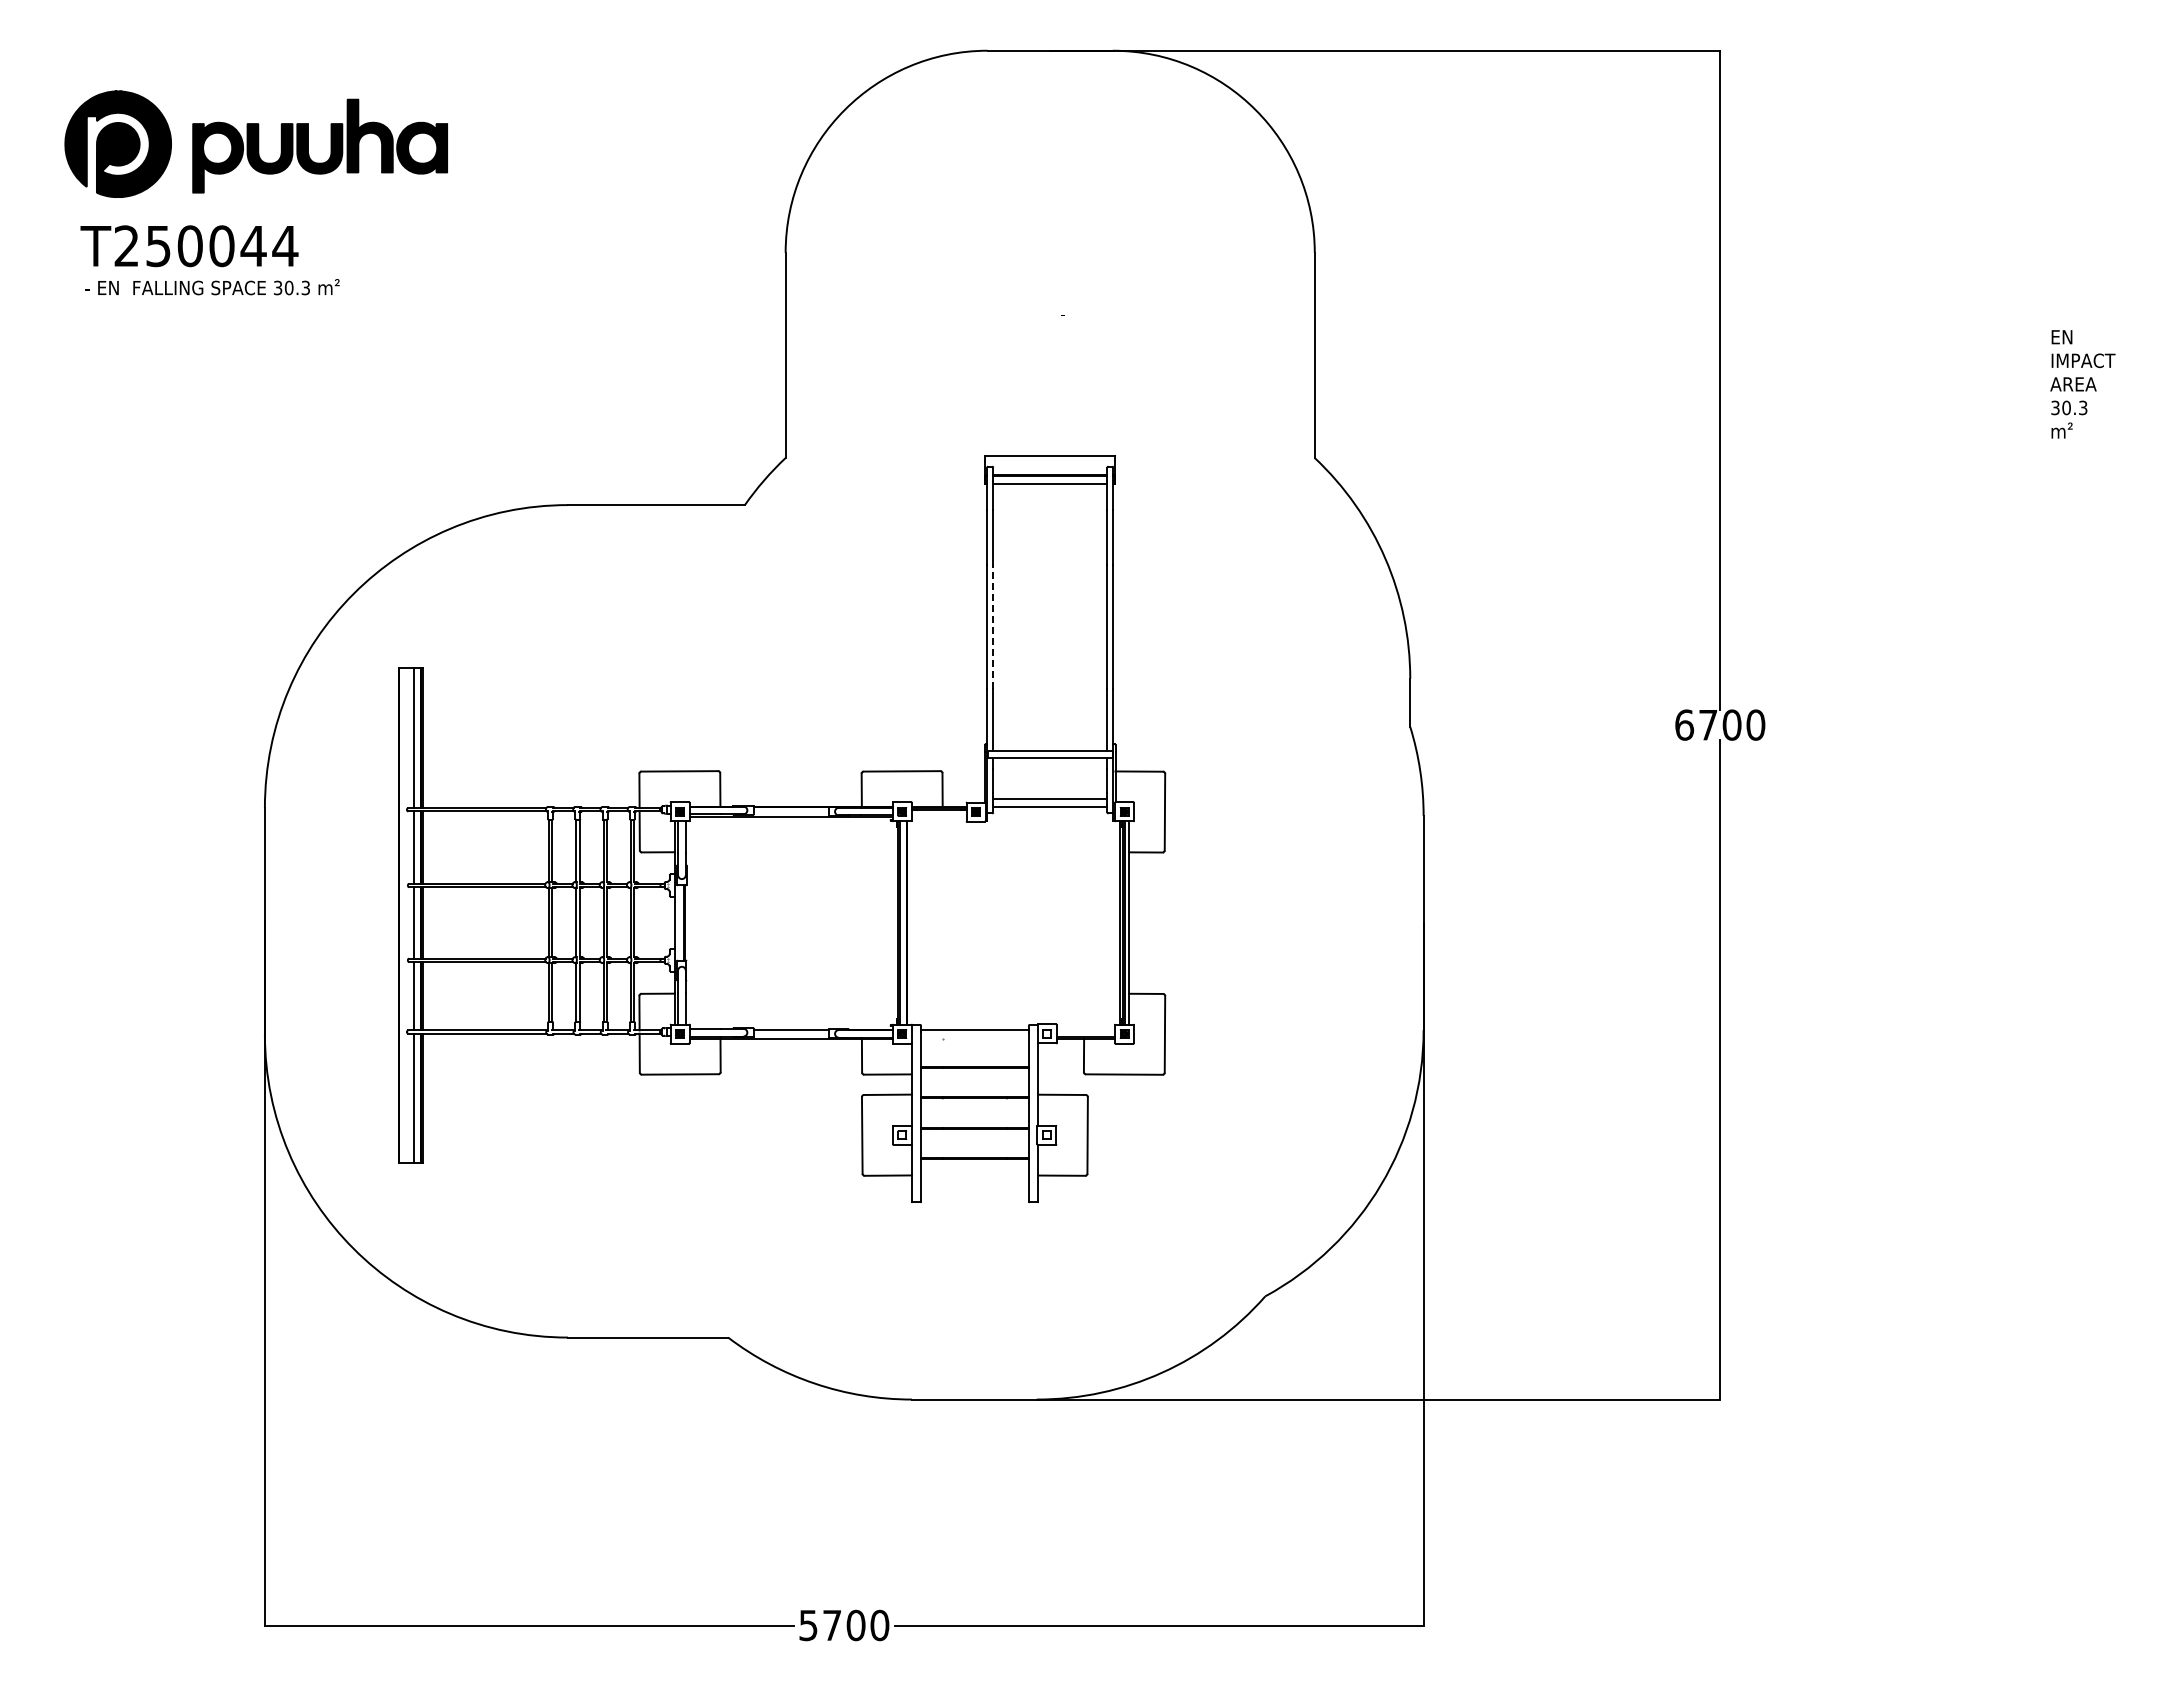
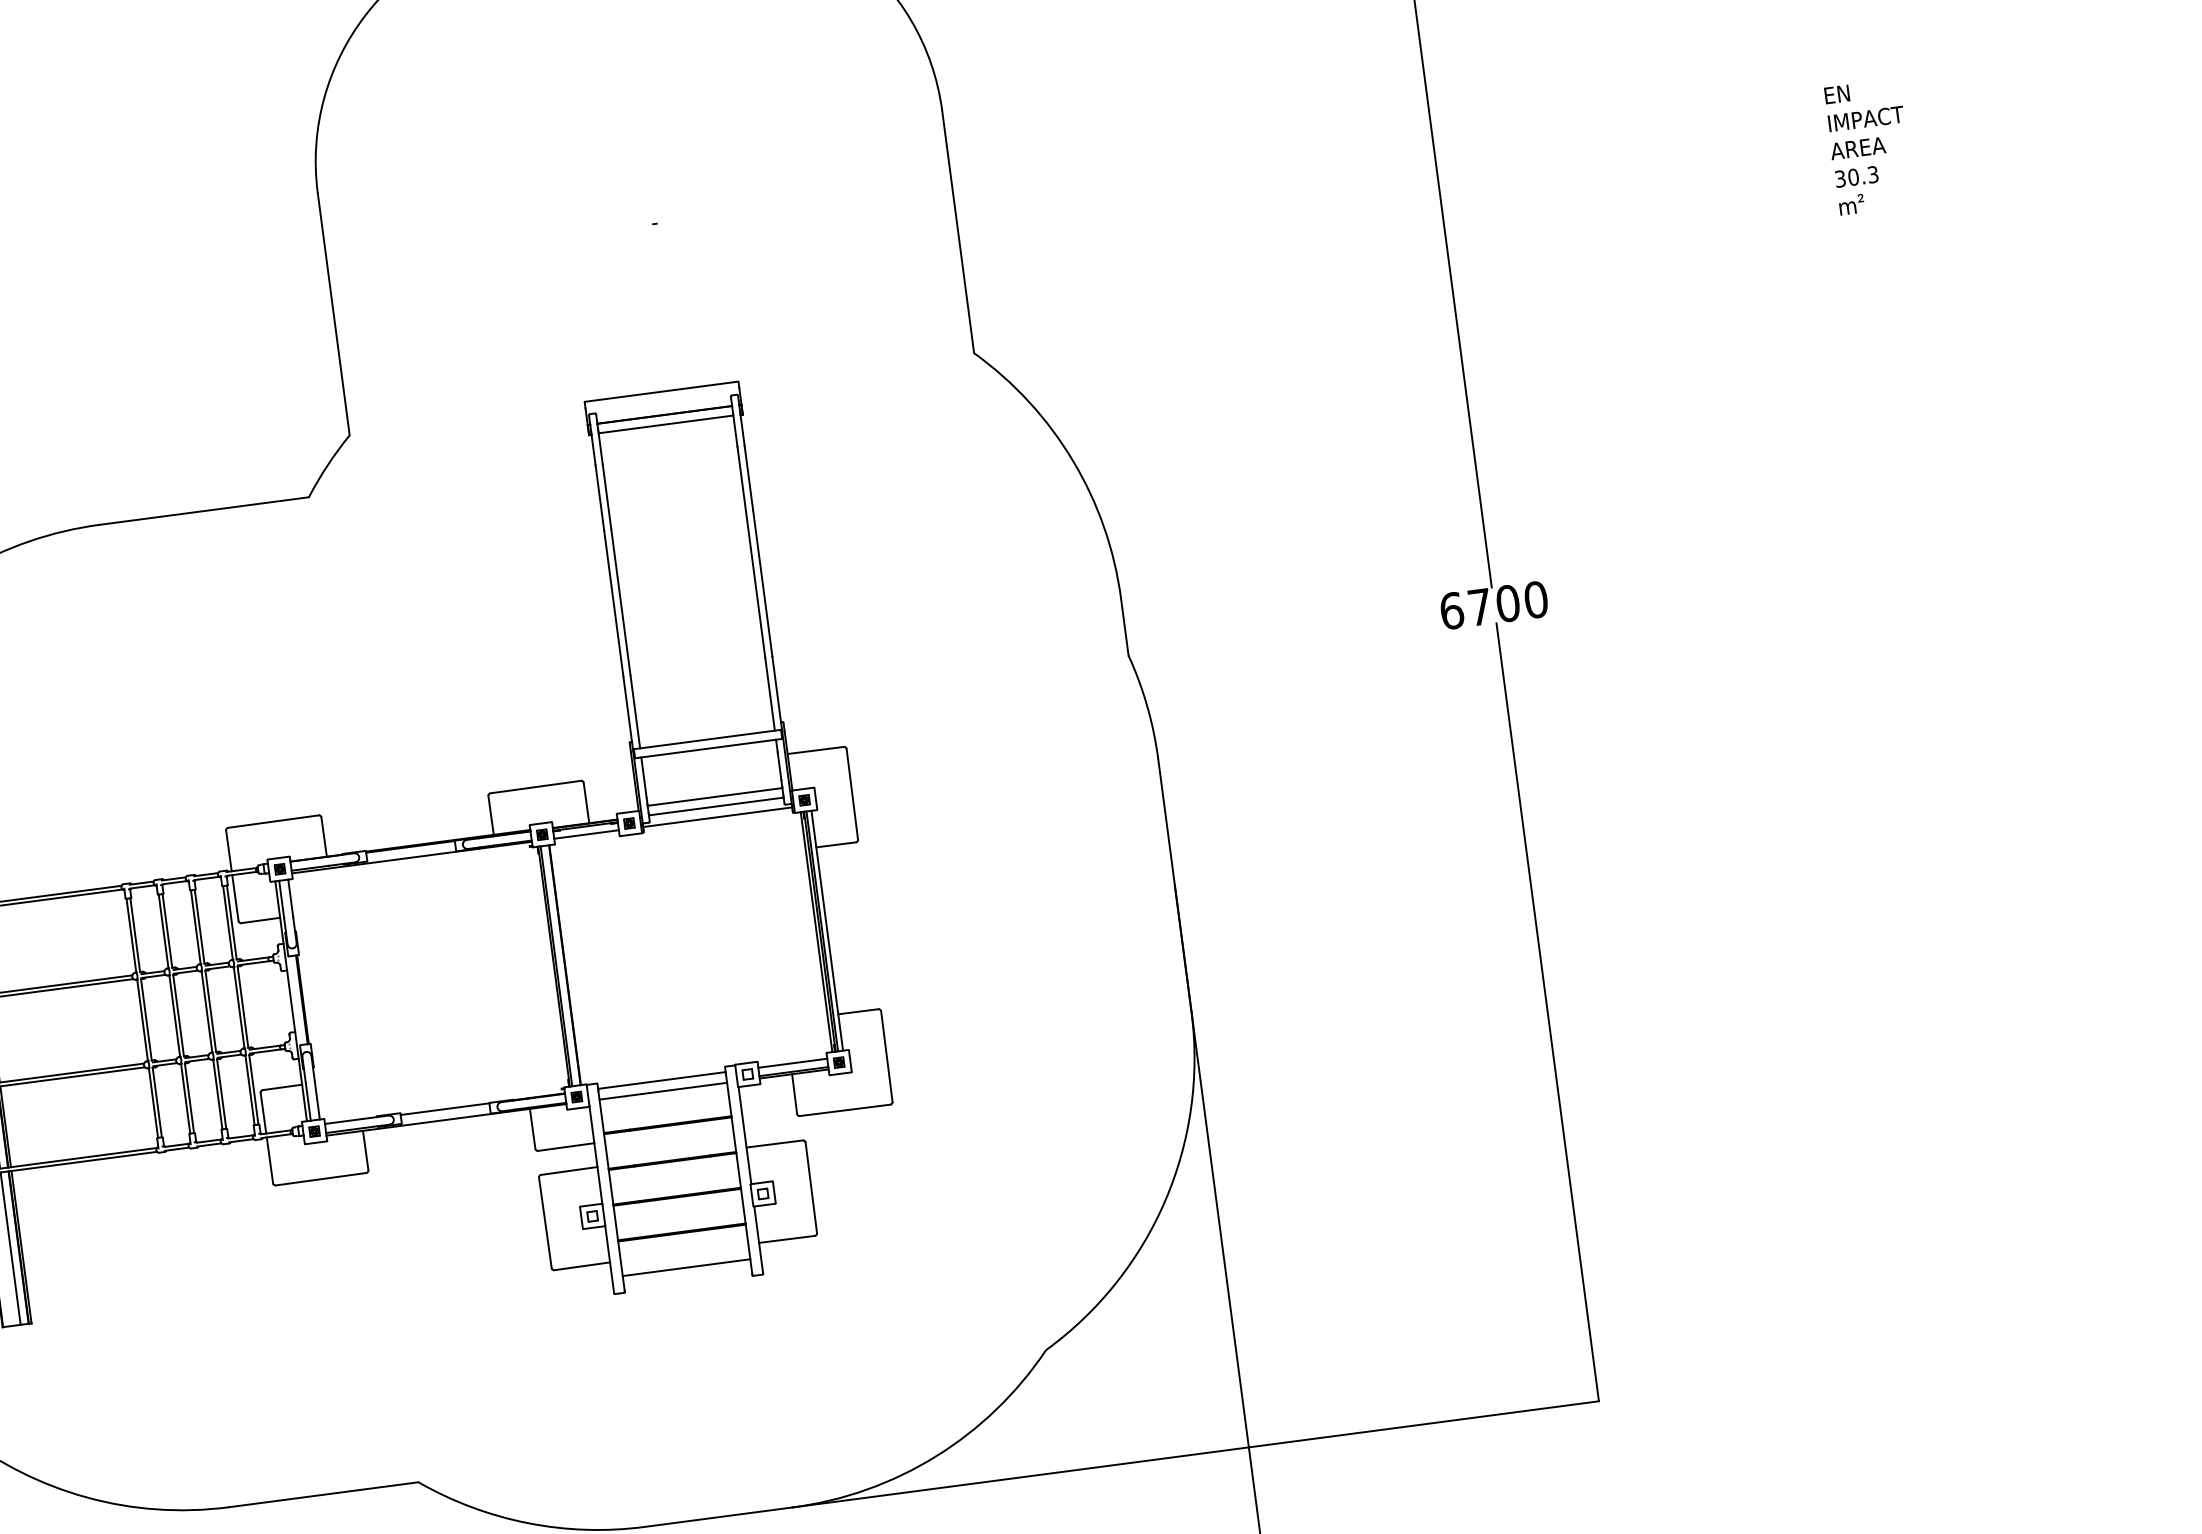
line: (993, 626) -> (621, 601), dashed -> solid
line: (938, 816) -> (585, 834), added
line: (1050, 816) -> (717, 817), added
line: (1085, 1029) -> (792, 1063), added
line: (974, 1038) -> (662, 1091), added
line: (974, 1188) -> (686, 1268), added

